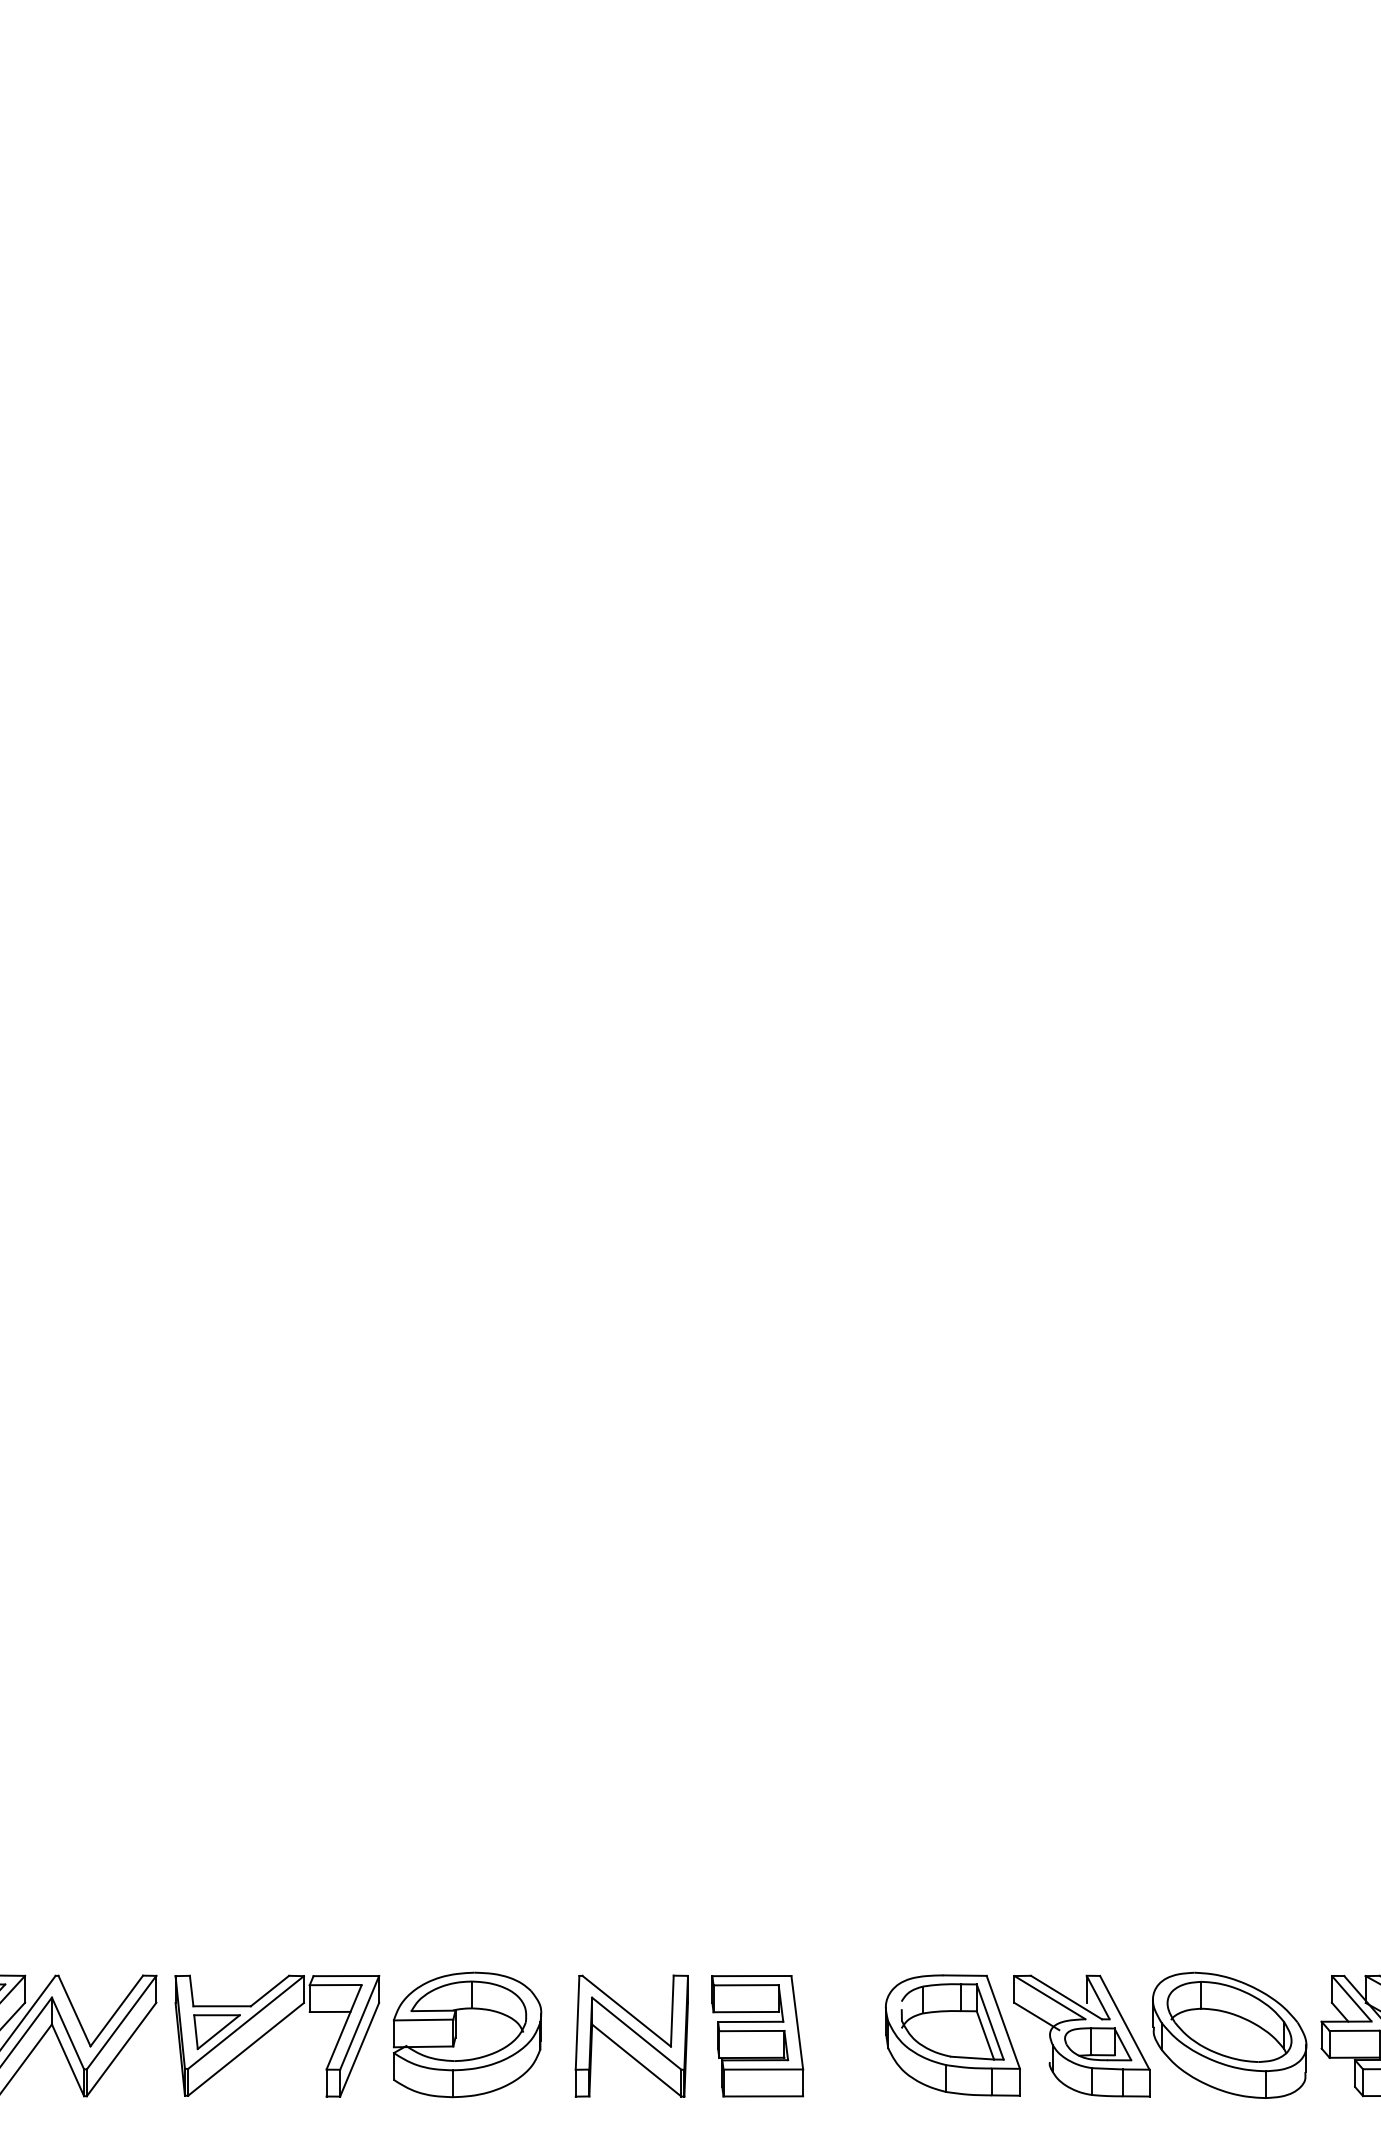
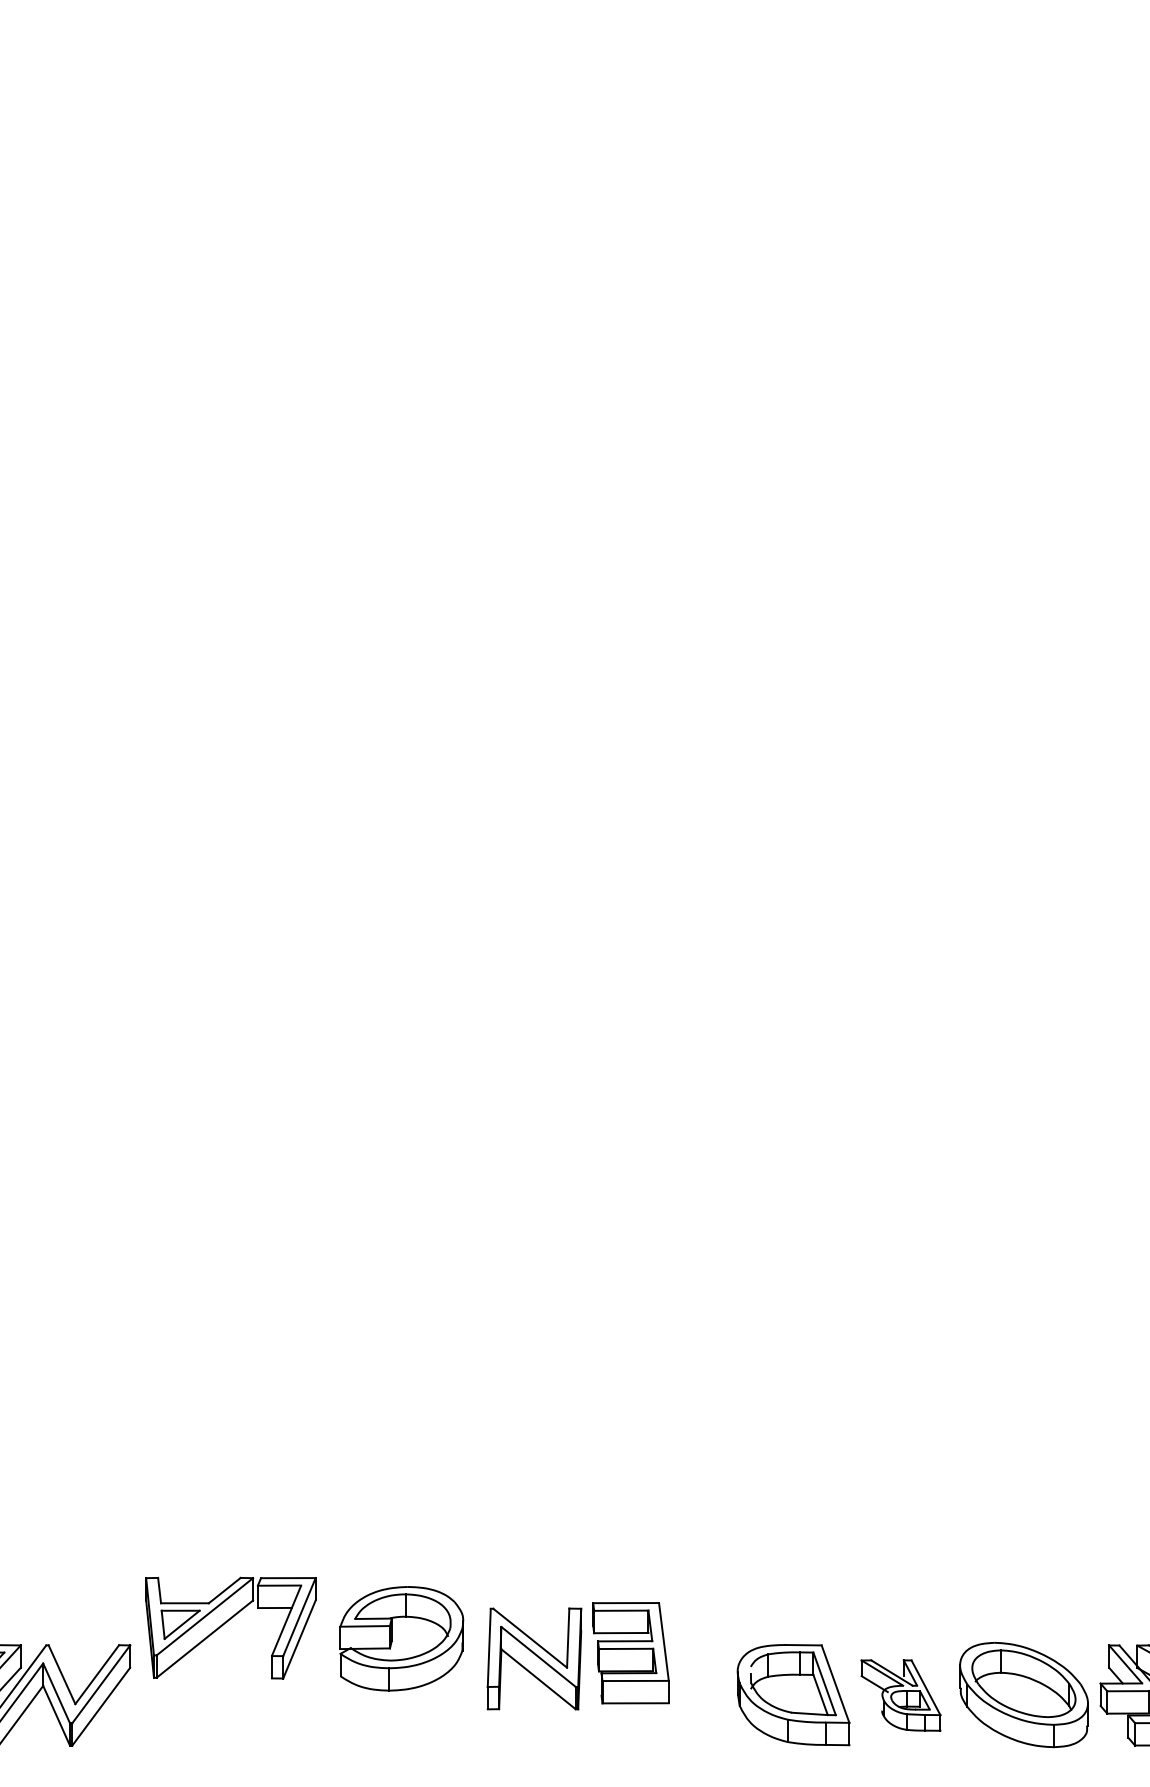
part: (272, 2029) -> (226, 1622), moved
part: (467, 2034) -> (401, 1638), moved
part: (631, 2035) -> (534, 1658), moved
part: (1081, 2035) -> (900, 1695), size x0.7
part: (757, 2036) -> (630, 1653), moved

